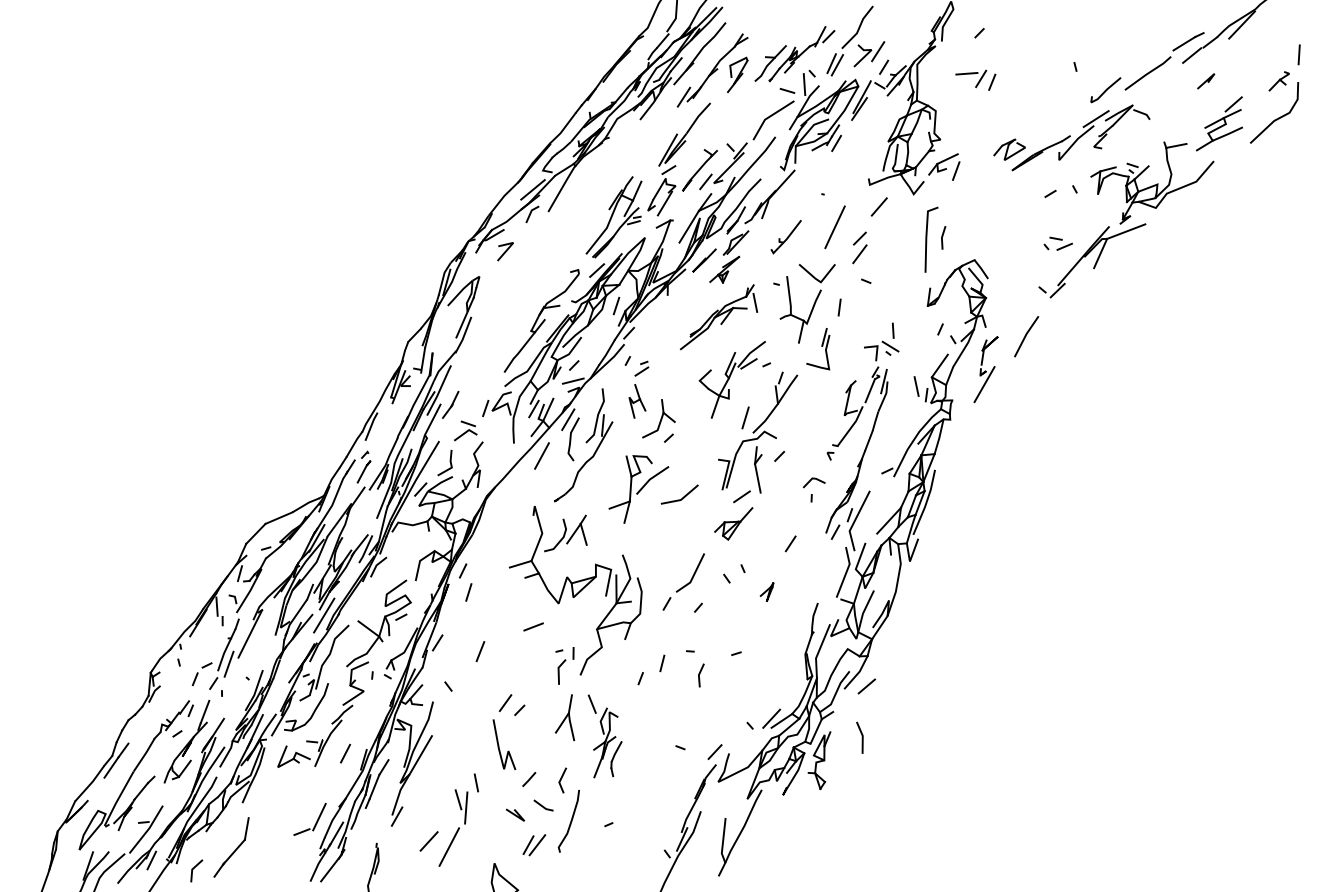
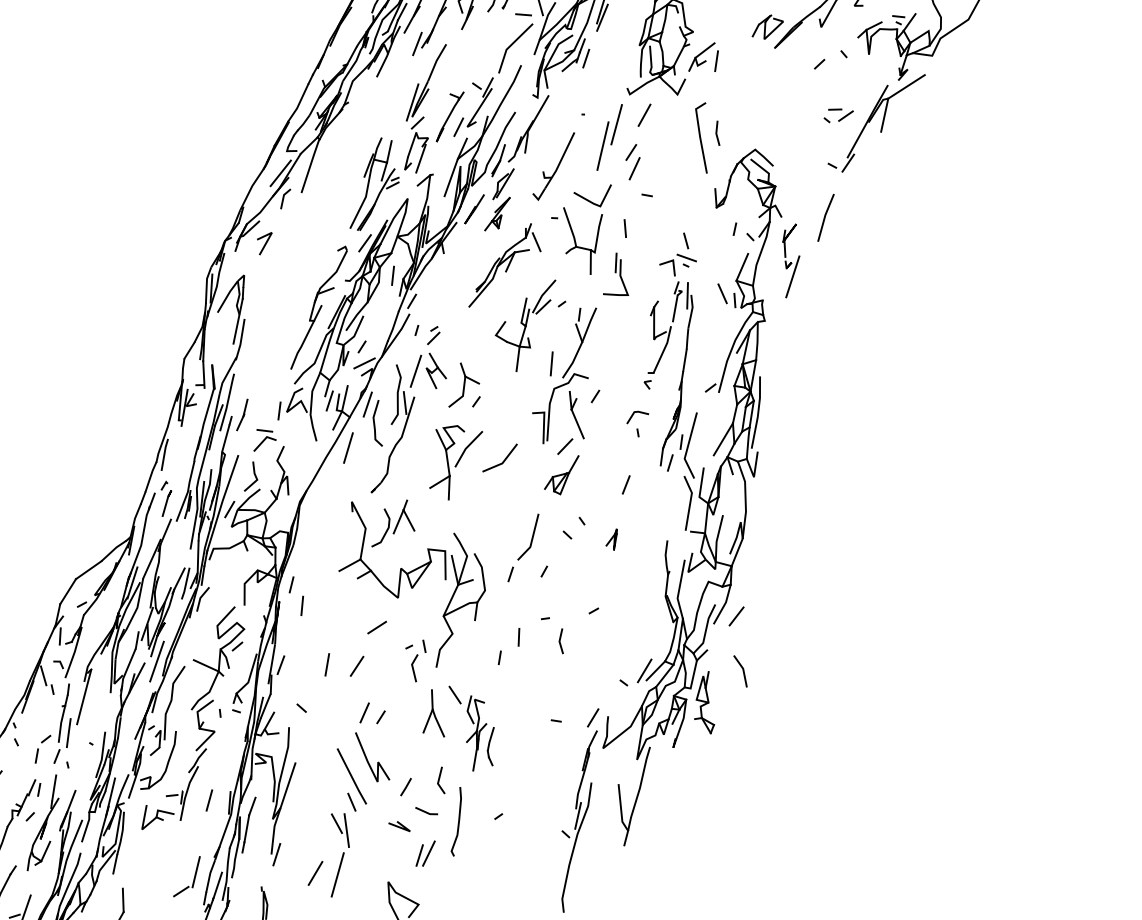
line: (851, 210) -> (616, 125), added
part: (785, 236) -> (553, 166), size x1.67
line: (618, 398) -> (415, 371), added
line: (507, 658) -> (356, 666), added
line: (481, 758) -> (351, 775), added

